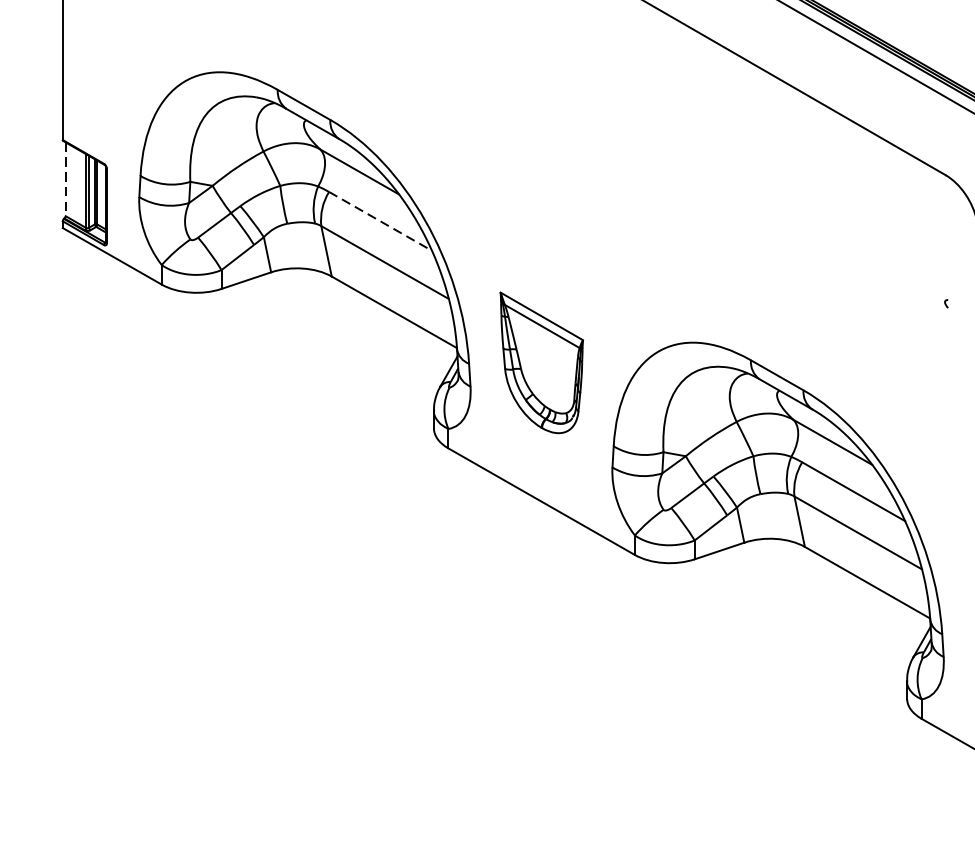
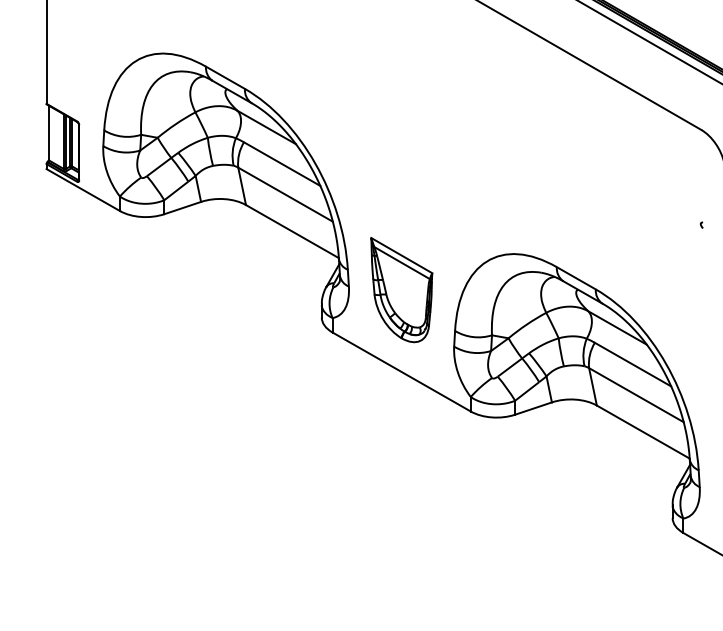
line: (65, 180) -> (48, 133), dashed -> solid
line: (380, 221) -> (282, 164), dashed -> solid
part: (541, 363) -> (401, 290), moved

